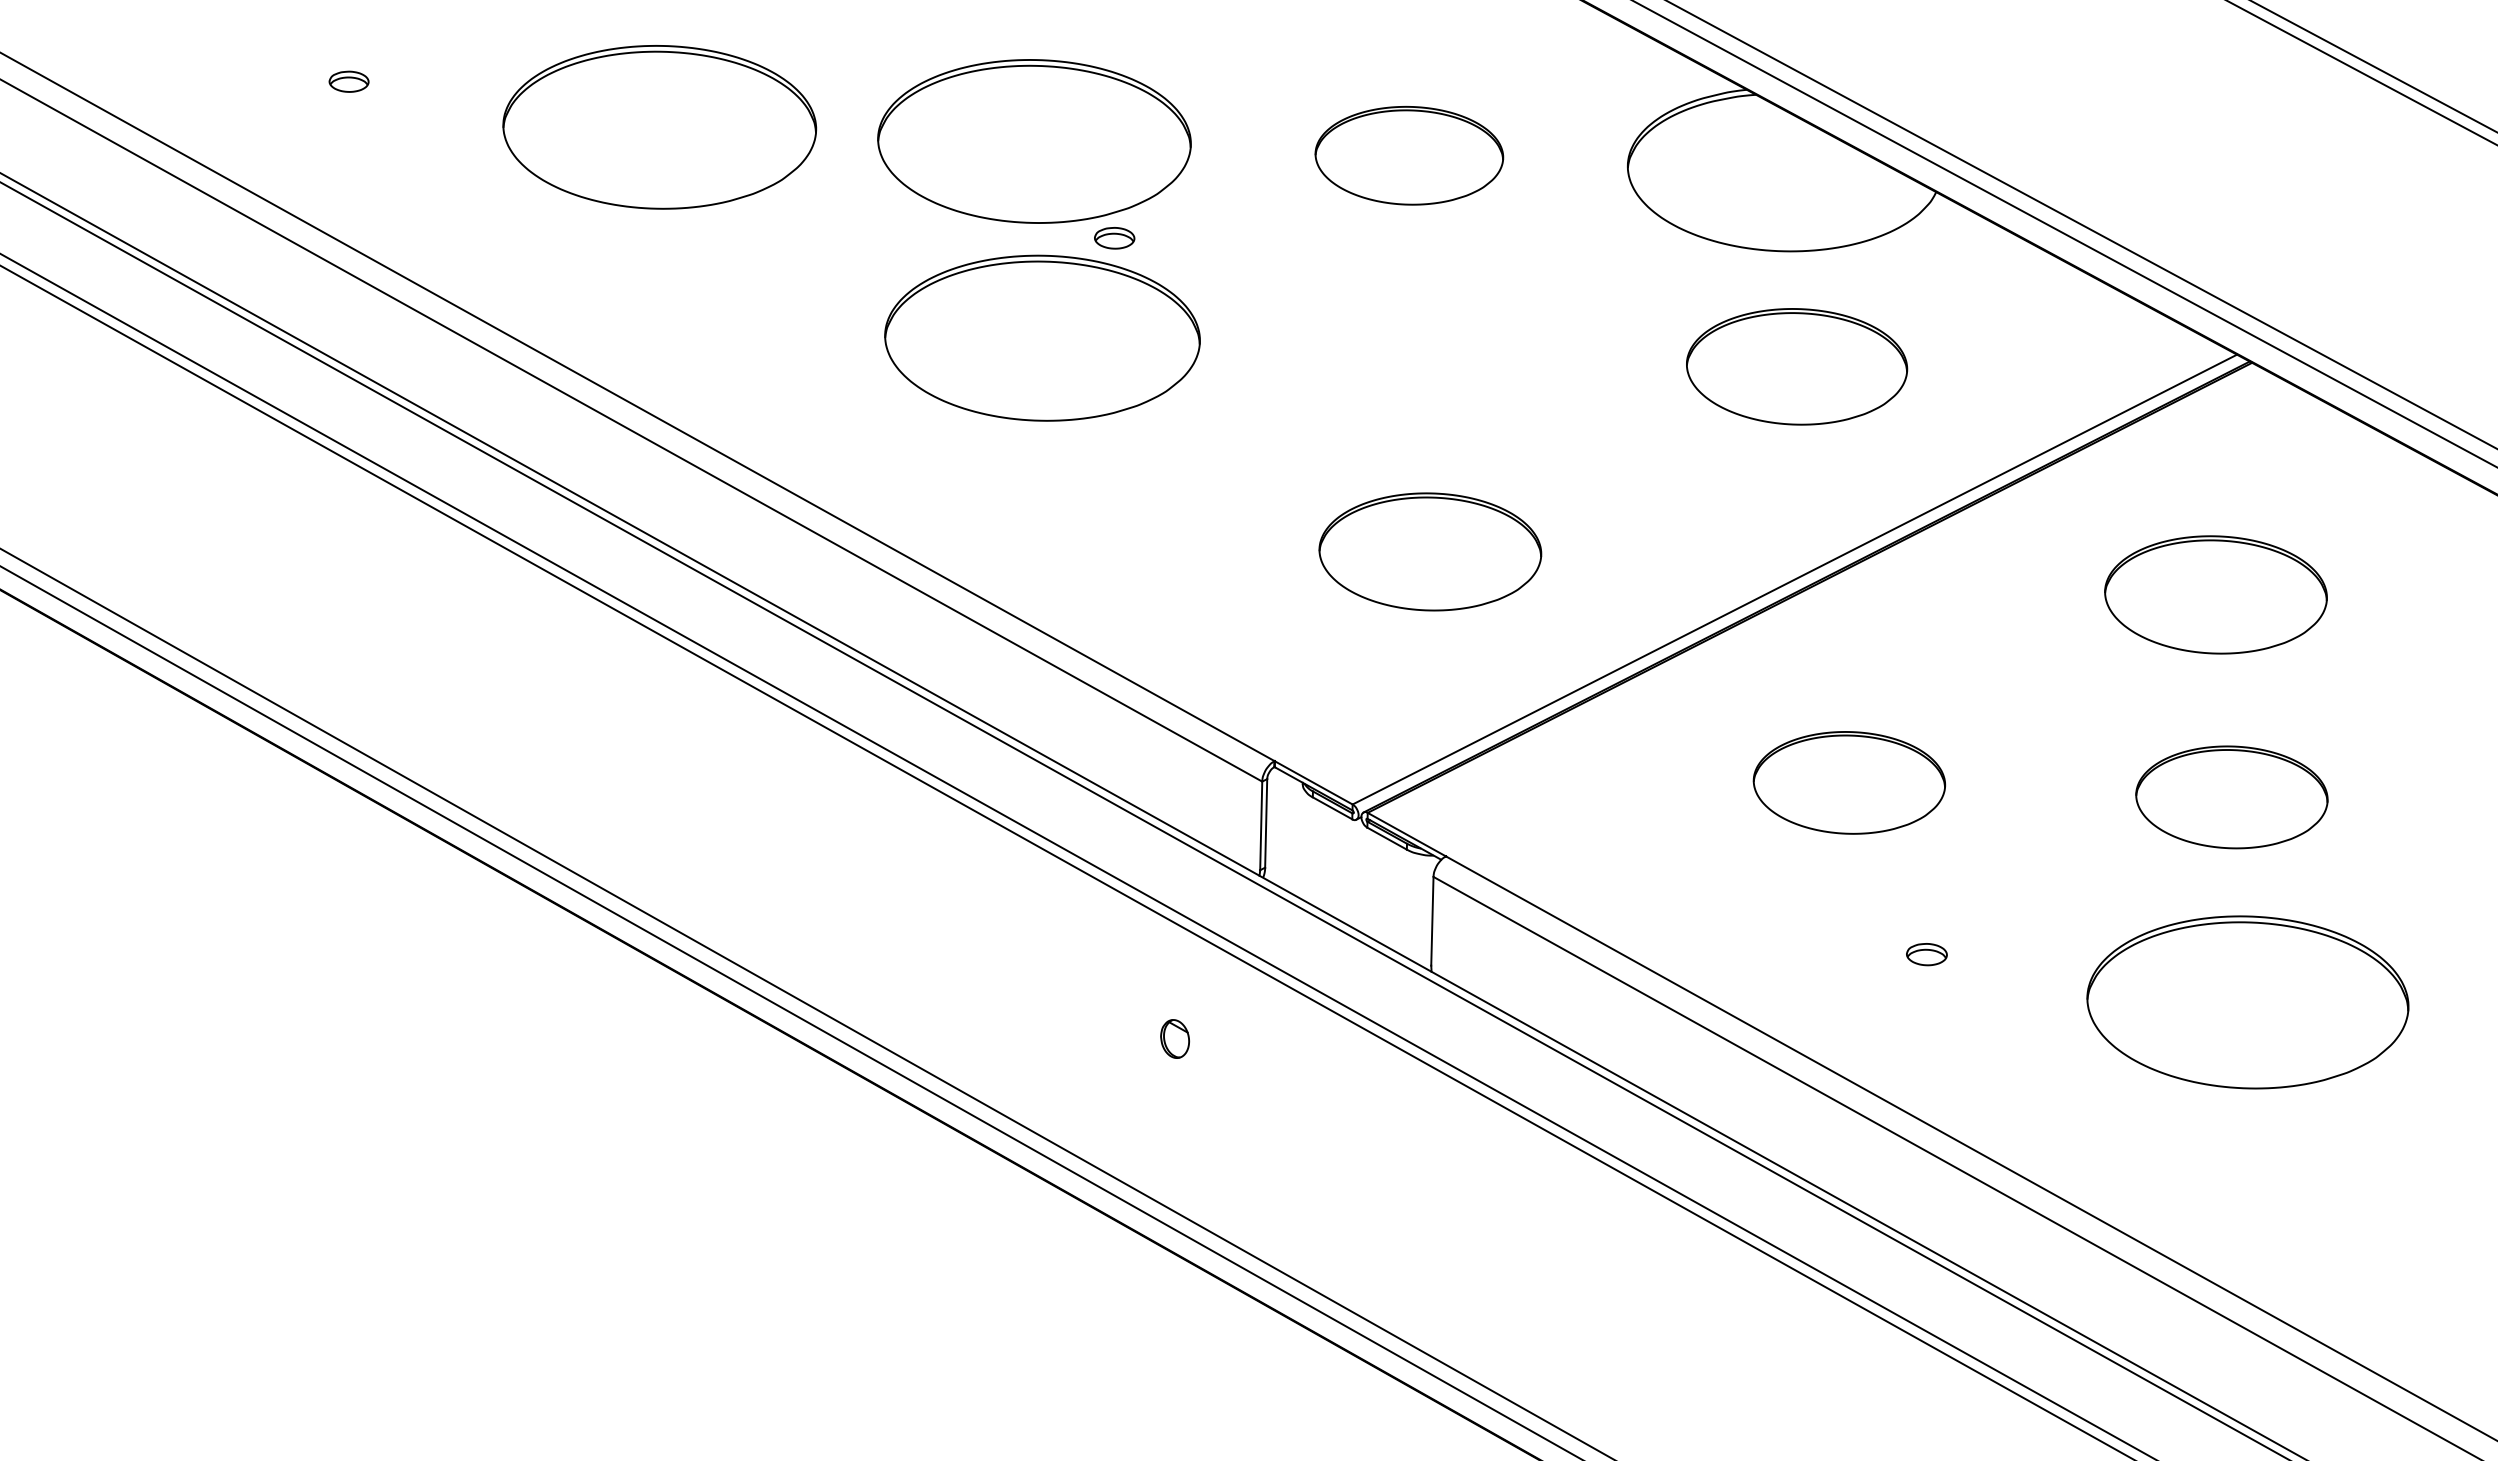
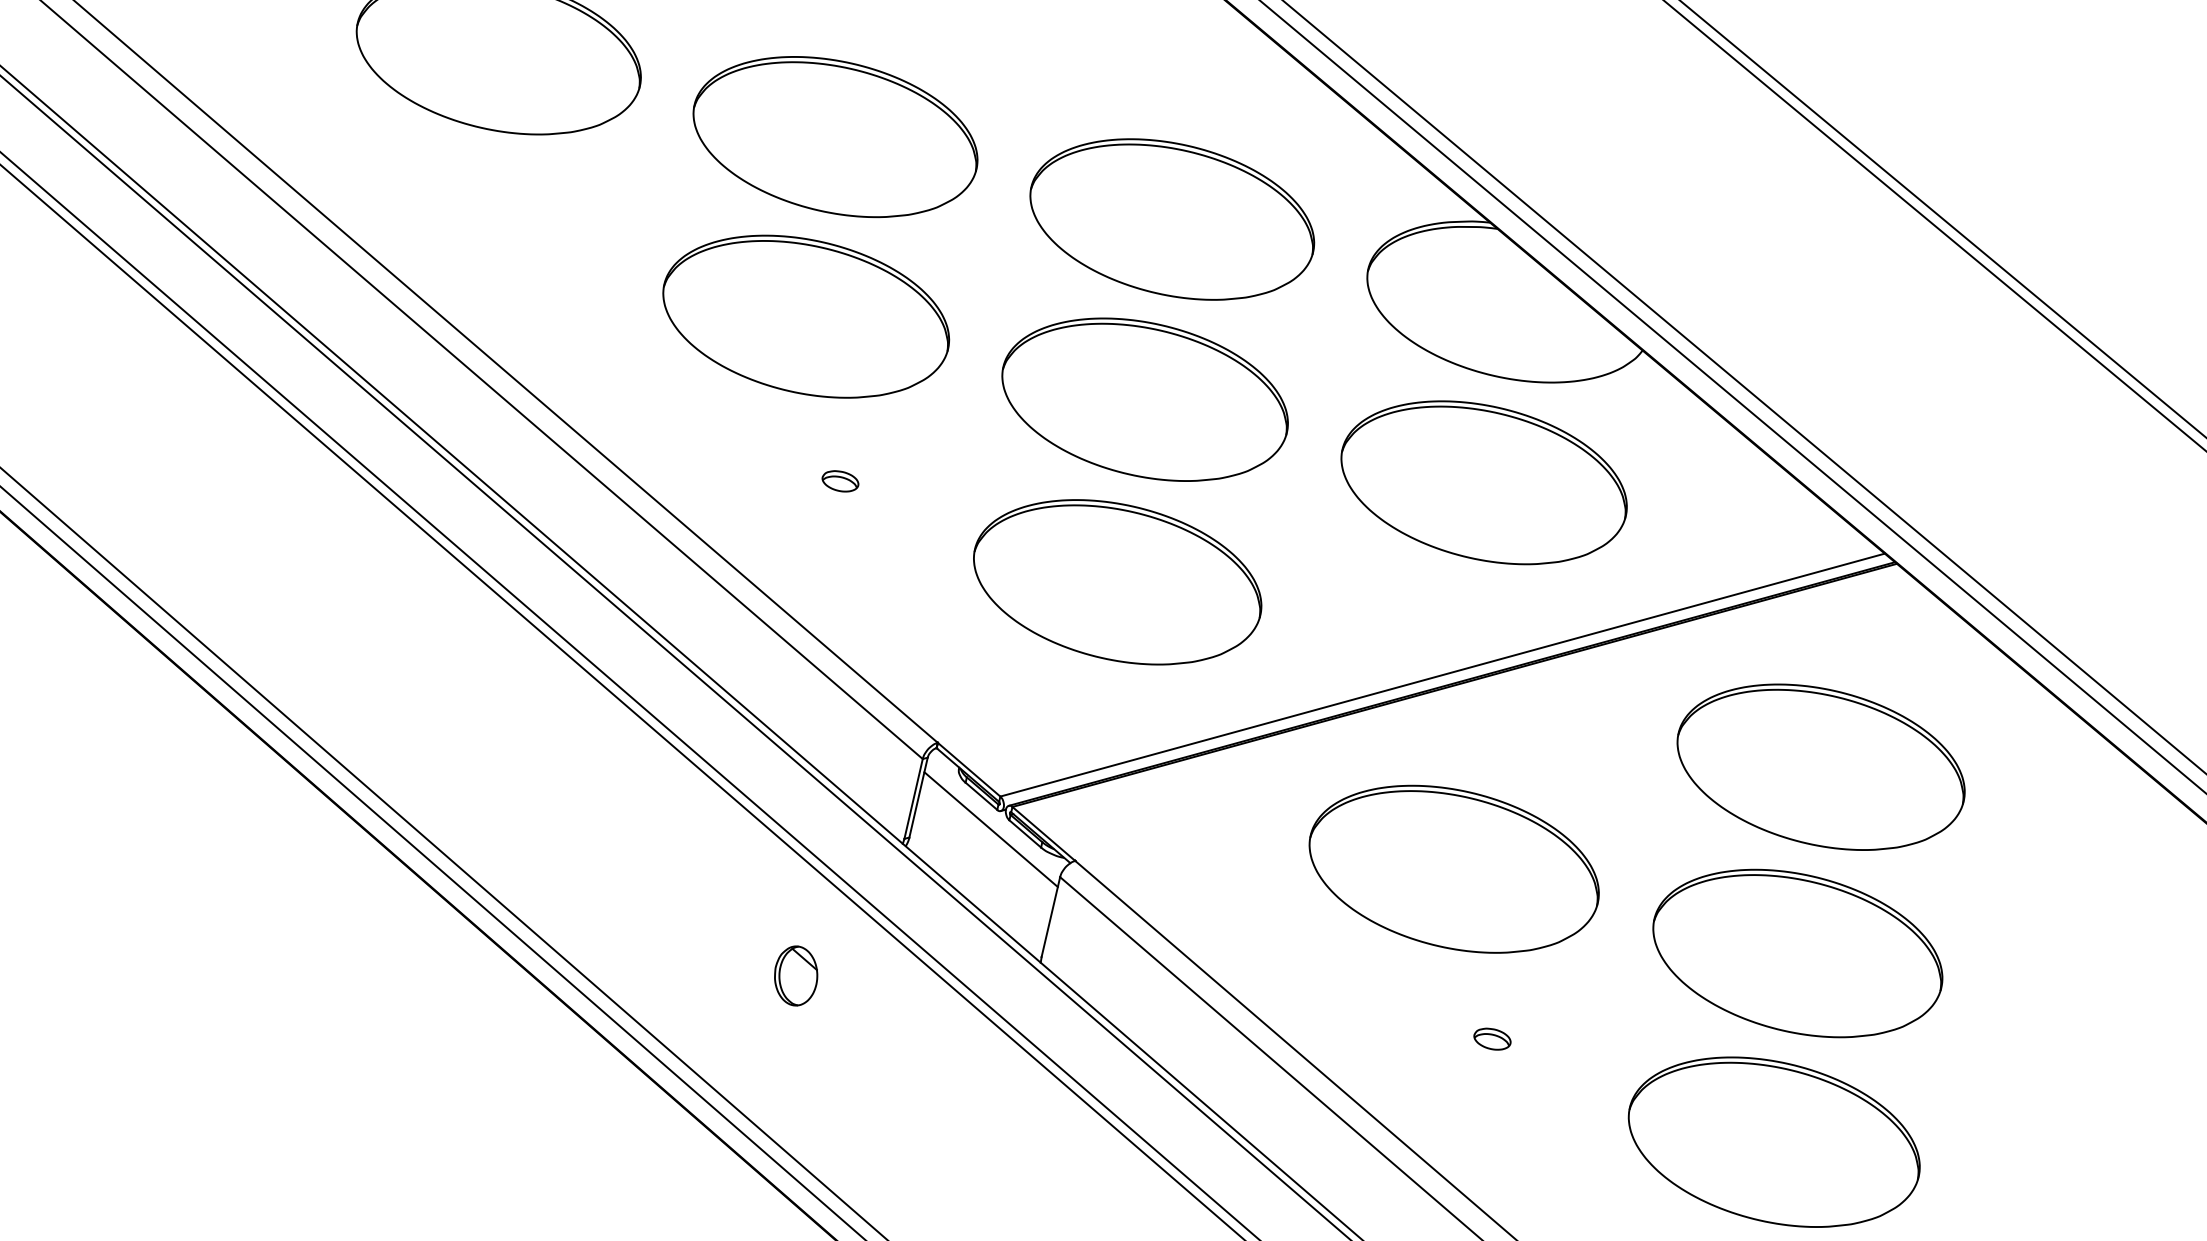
part: (1409, 155) -> (1172, 219), size x1.67
part: (1114, 238) -> (840, 481), moved
part: (1419, 352) -> (1144, 399), added
part: (1796, 366) -> (1483, 482), size x1.43
part: (1430, 551) -> (1117, 581), size x1.43
part: (2215, 594) -> (1820, 766), size x1.43
part: (1849, 782) -> (1454, 869), size x1.67
part: (2231, 797) -> (1797, 953), size x1.67
line: (1349, 841) -> (990, 829), added
part: (1174, 1038) -> (795, 975), size x1.67

